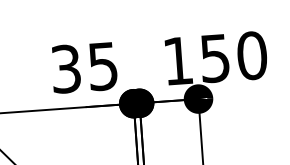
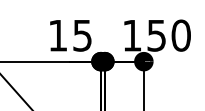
text: (65, 68) -> (57, 35), 35 -> 15

